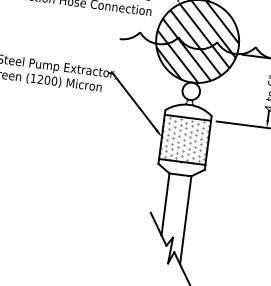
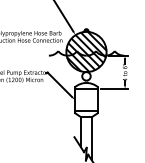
hatch: (184, 140) -> (86, 100), removed

